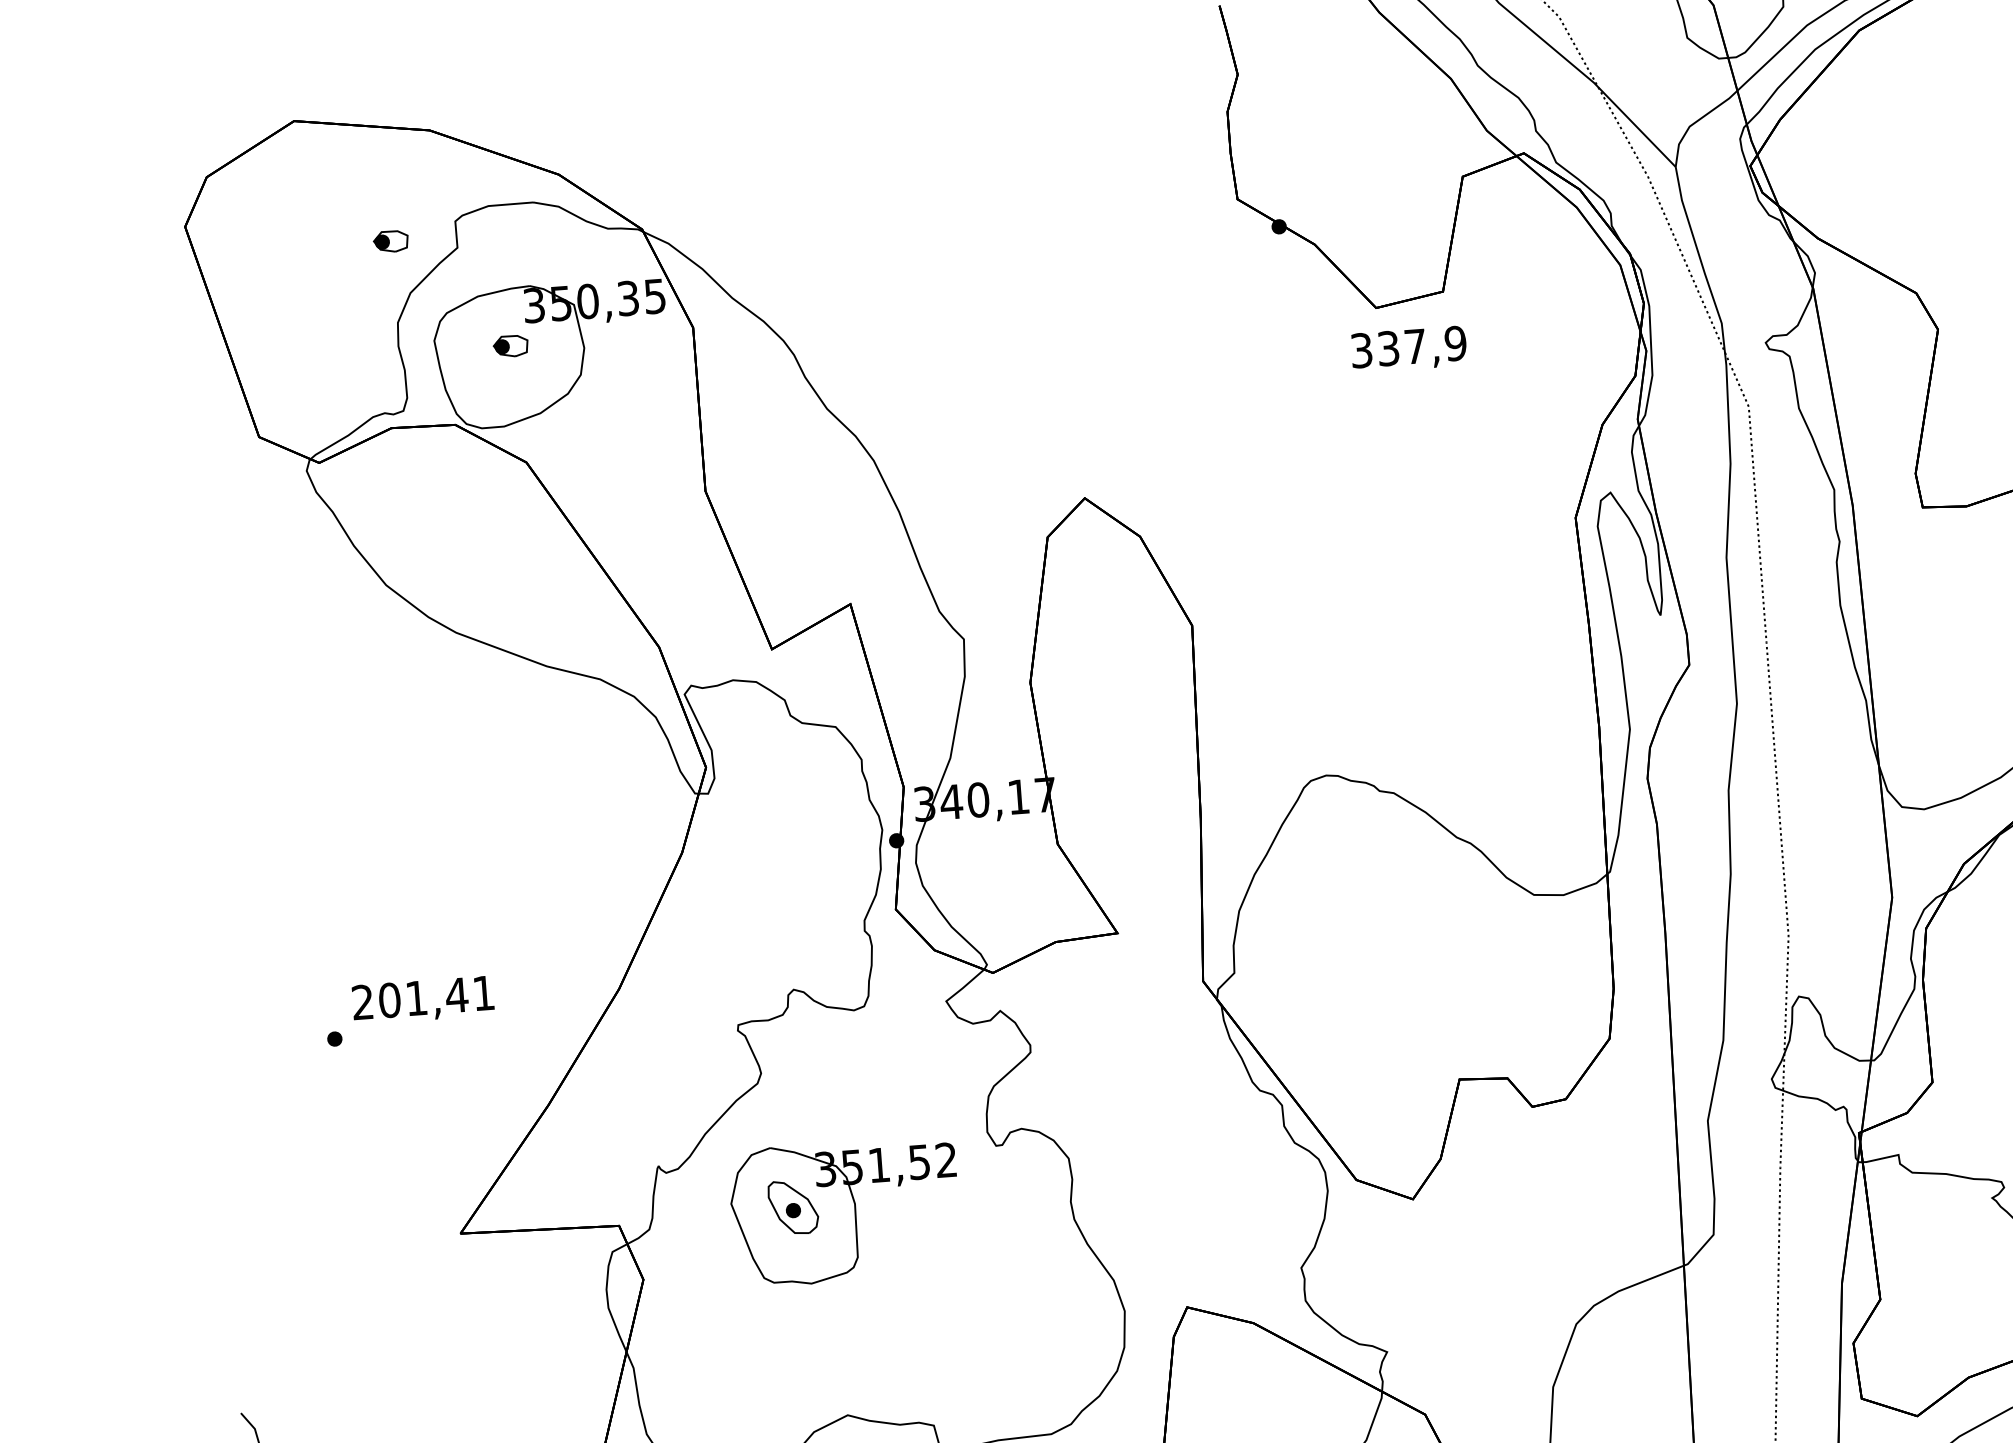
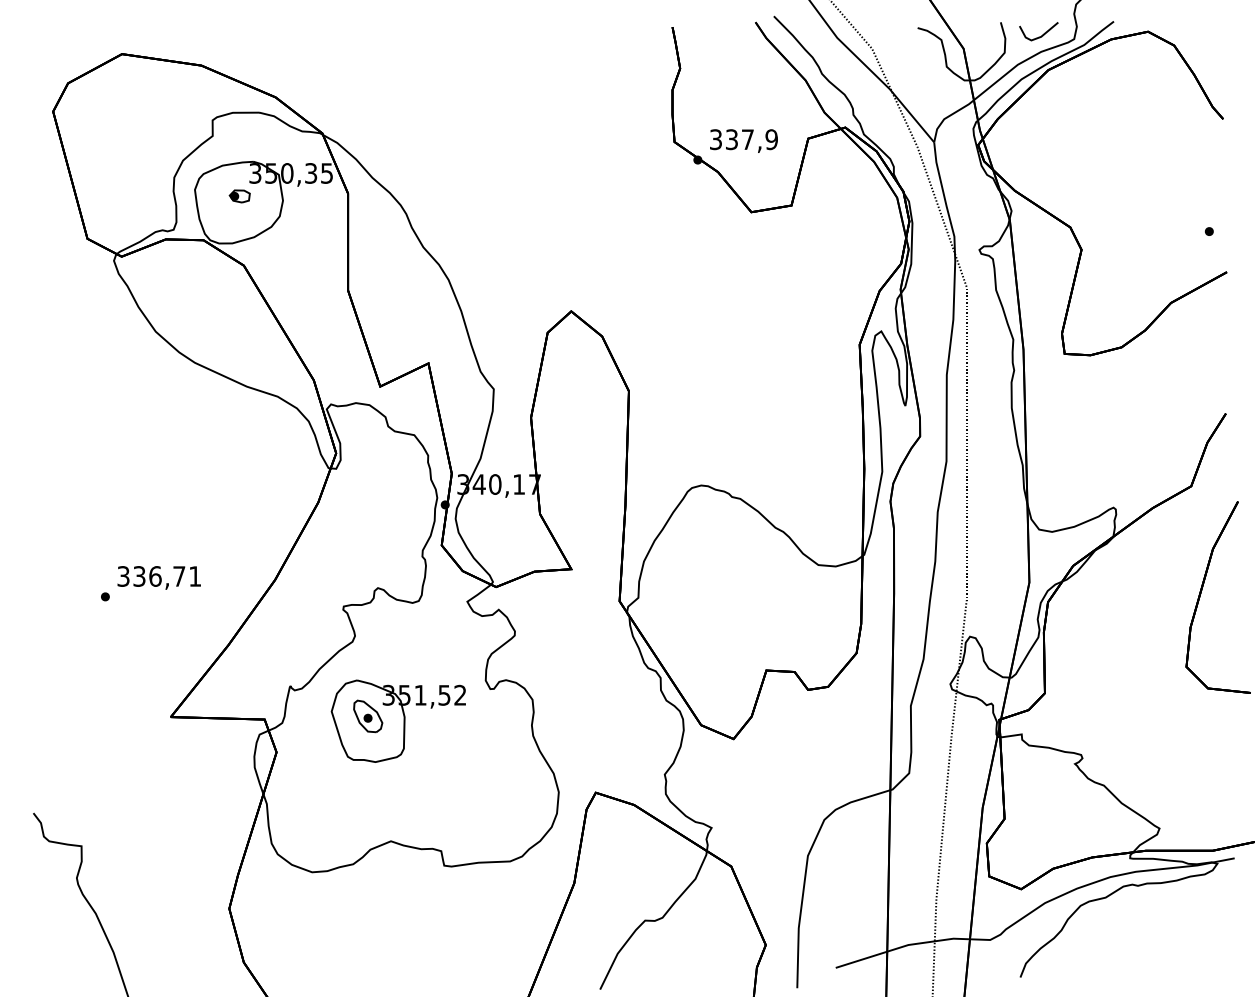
part: (390, 241) -> (173, 129), removed
text: (1408, 348) -> (743, 140), moved
text: (410, 998) -> (151, 576), 201,41 -> 336,71

